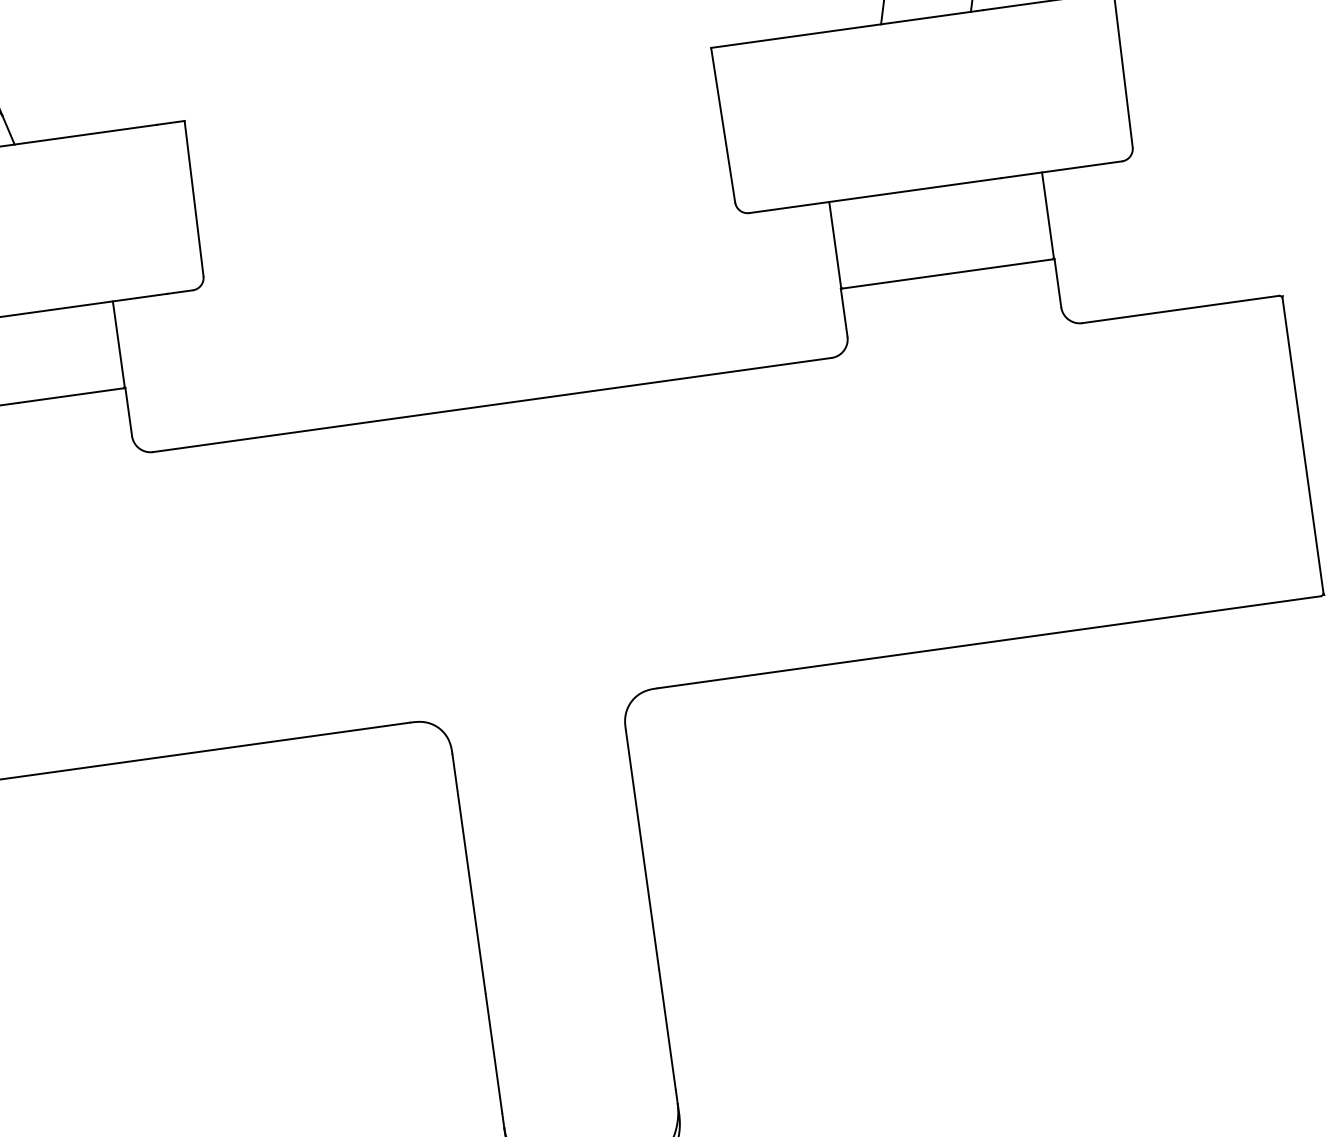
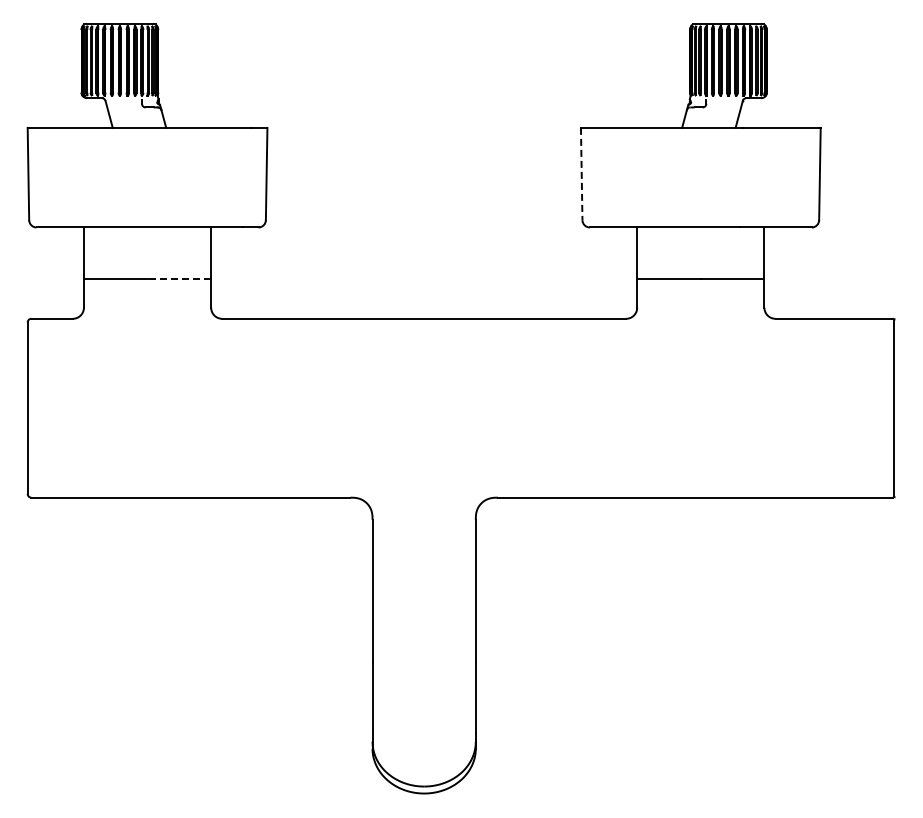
line: (722, 126) -> (581, 174), solid -> dashed
line: (72, 396) -> (179, 279), solid -> dashed

